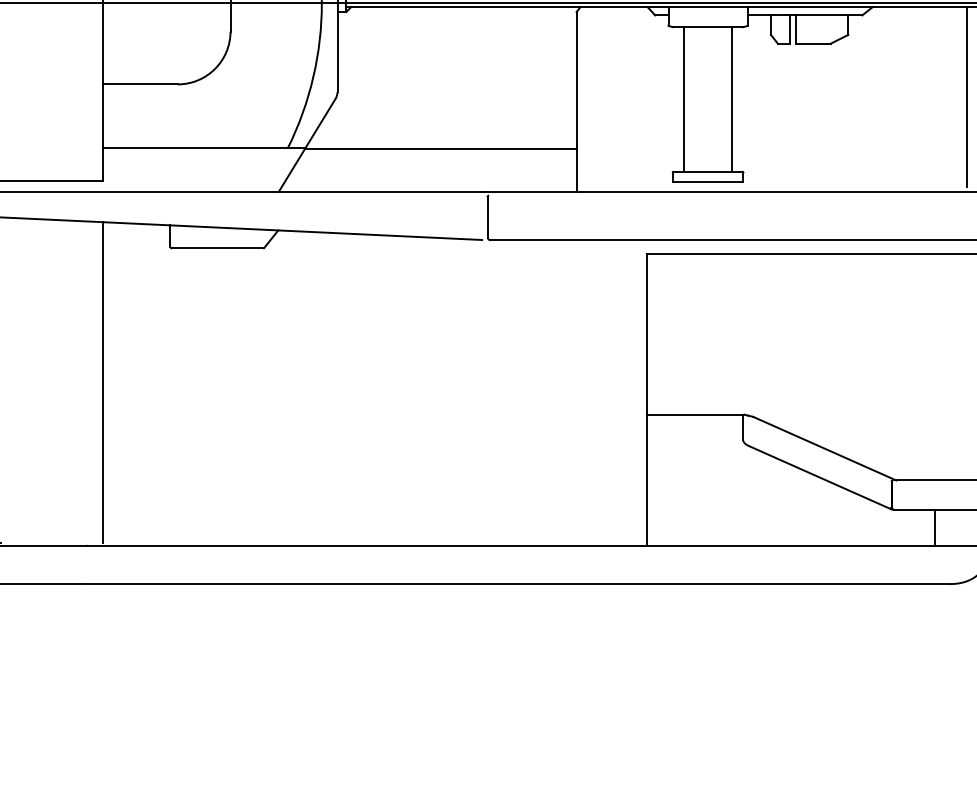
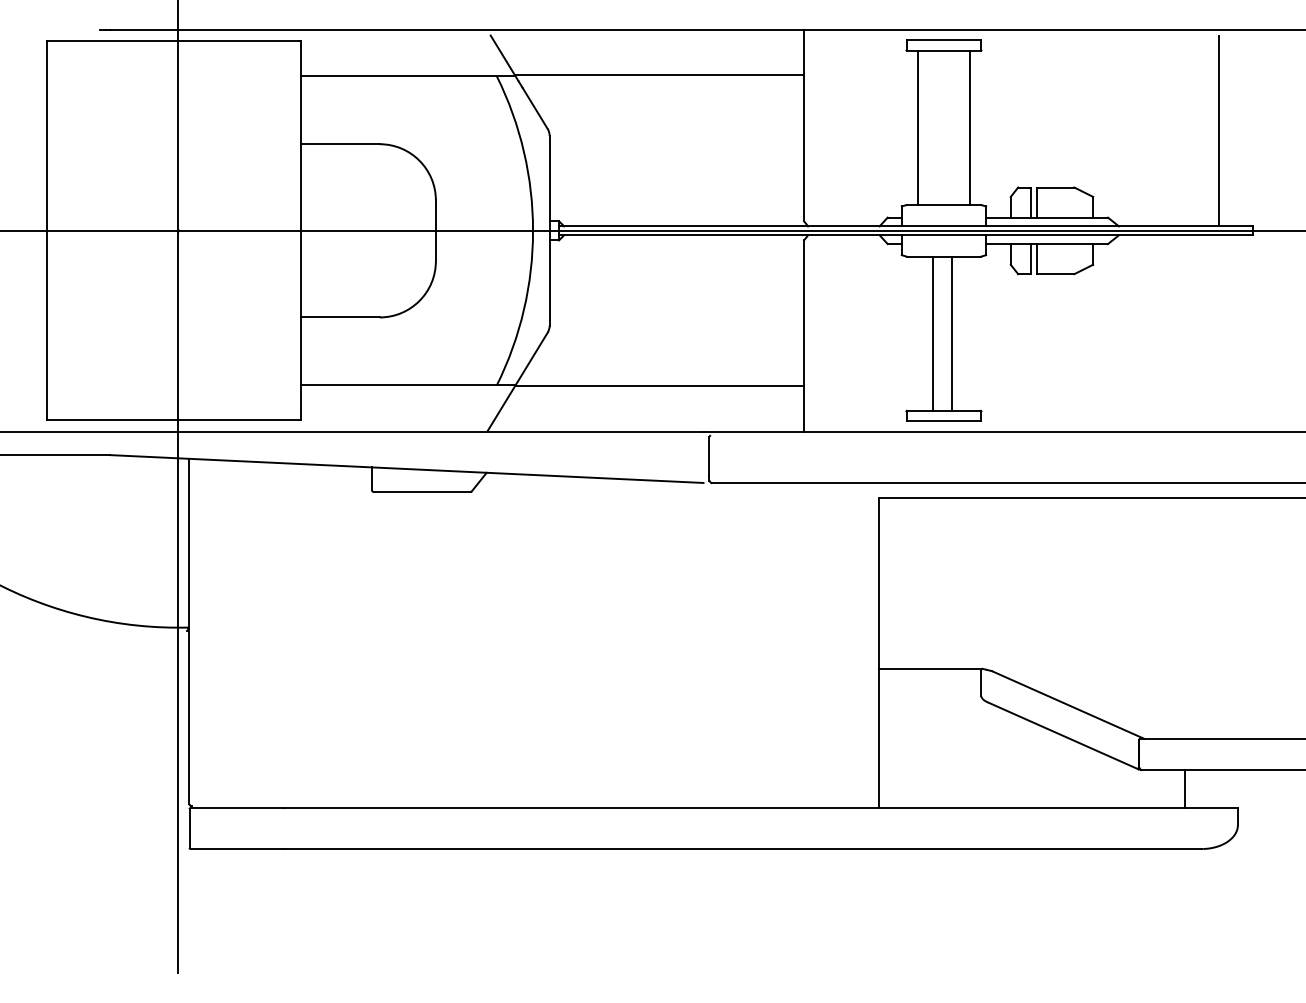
line: (967, 96) -> (1219, 330), removed
line: (684, 99) -> (952, 333), moved
line: (732, 99) -> (932, 333), moved
line: (103, 382) -> (300, 634), removed

